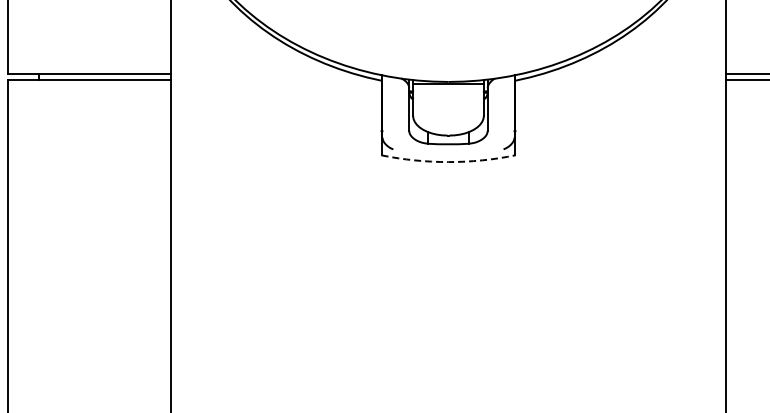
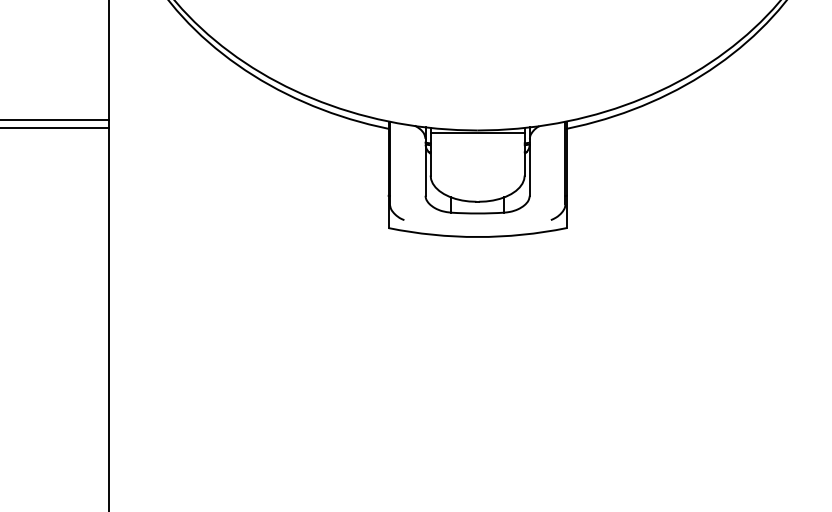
arc: (448, 162) -> (477, 237), dashed -> solid

